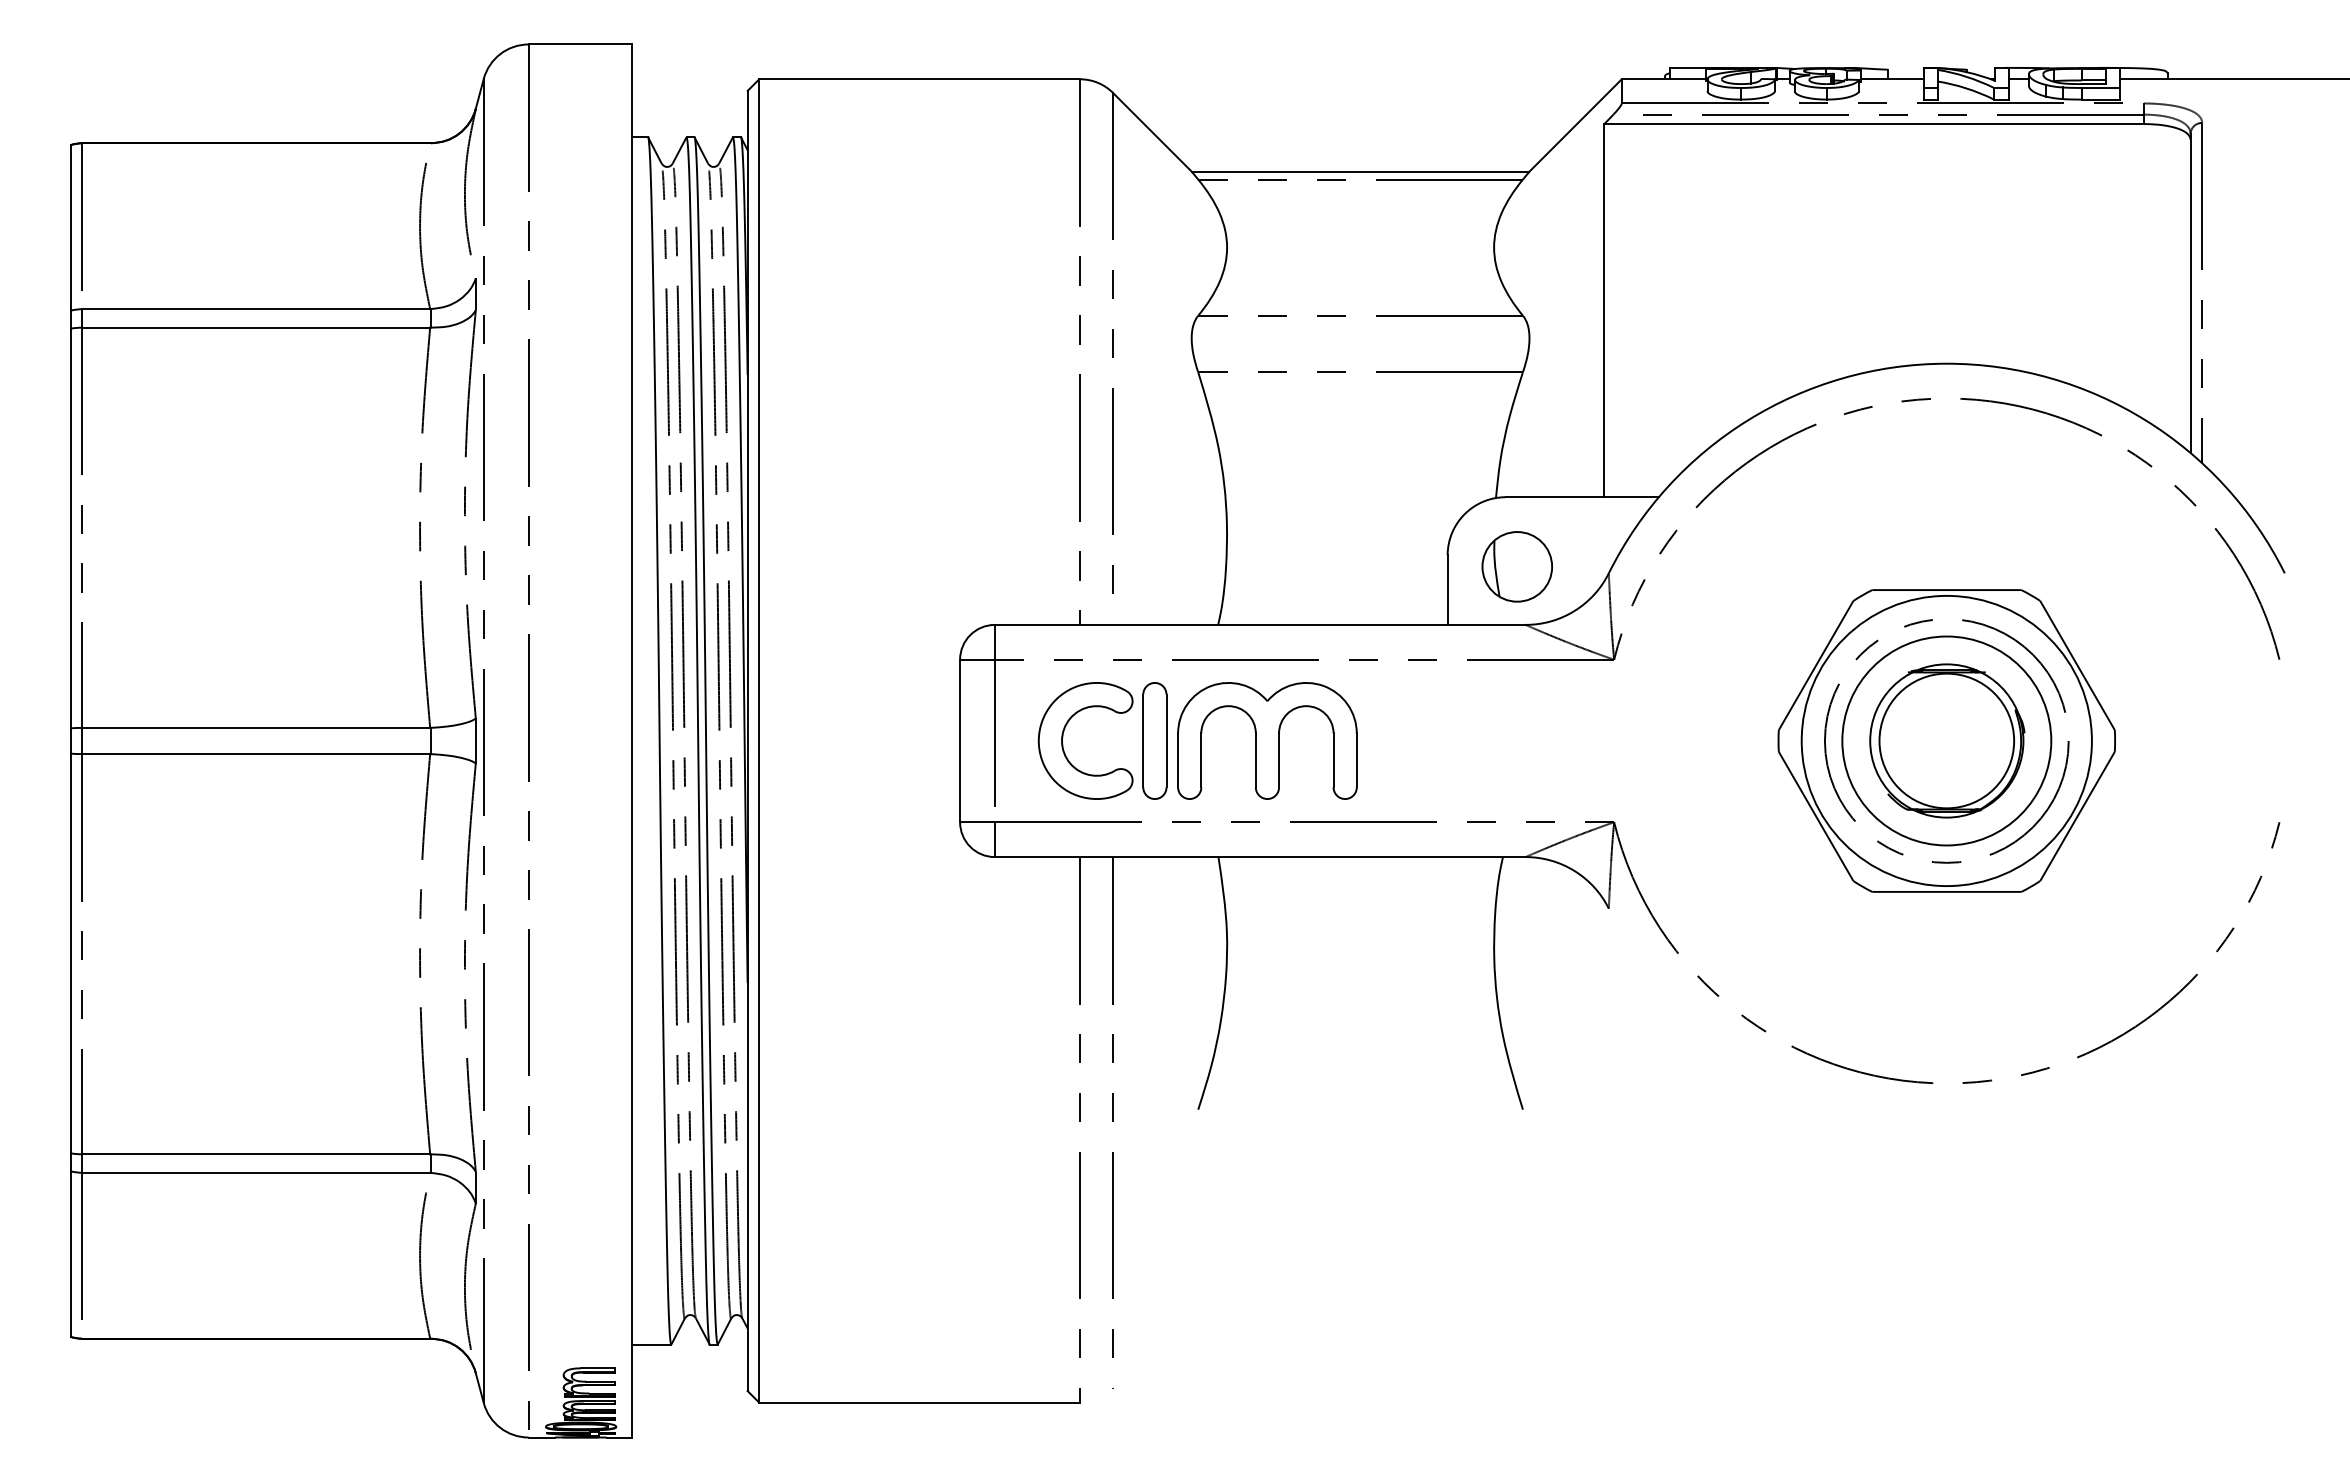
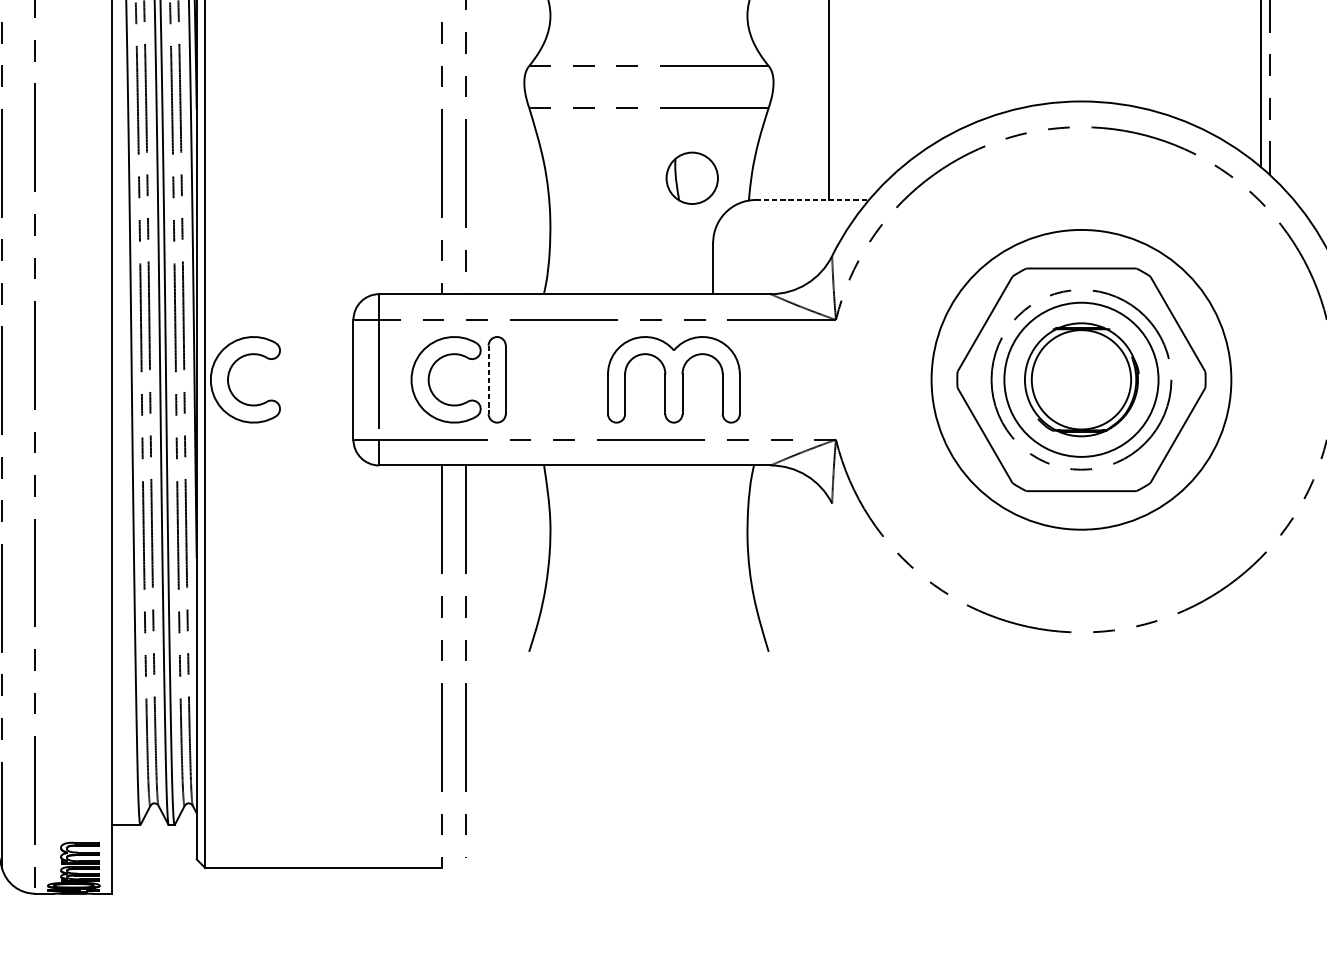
line: (1582, 497) -> (812, 200), solid -> dashed
part: (1516, 566) -> (691, 178), moved
part: (791, 737) -> (229, 377), added
part: (1267, 740) -> (673, 379), moved
circle: (1946, 740) -> (1081, 379), size x1.4
line: (1143, 741) -> (488, 380), solid -> dashed

